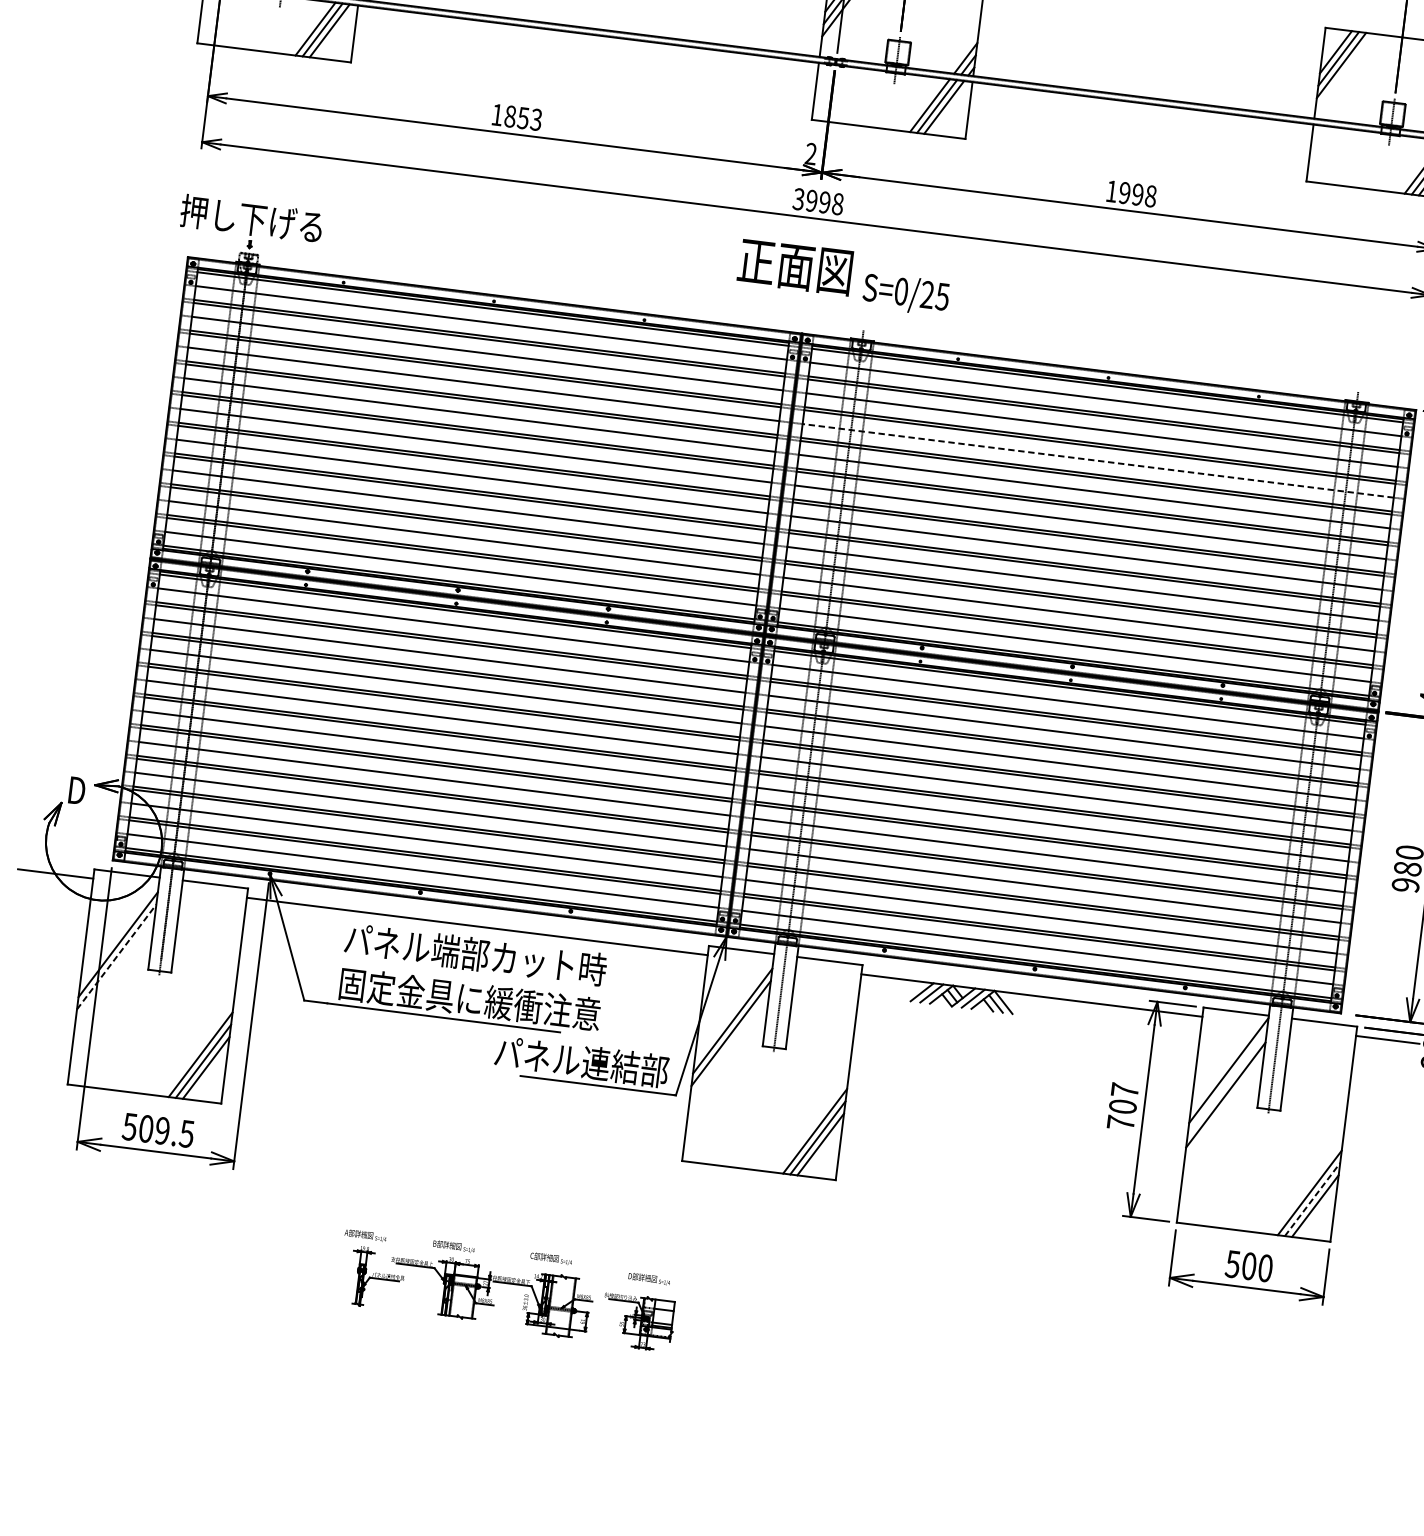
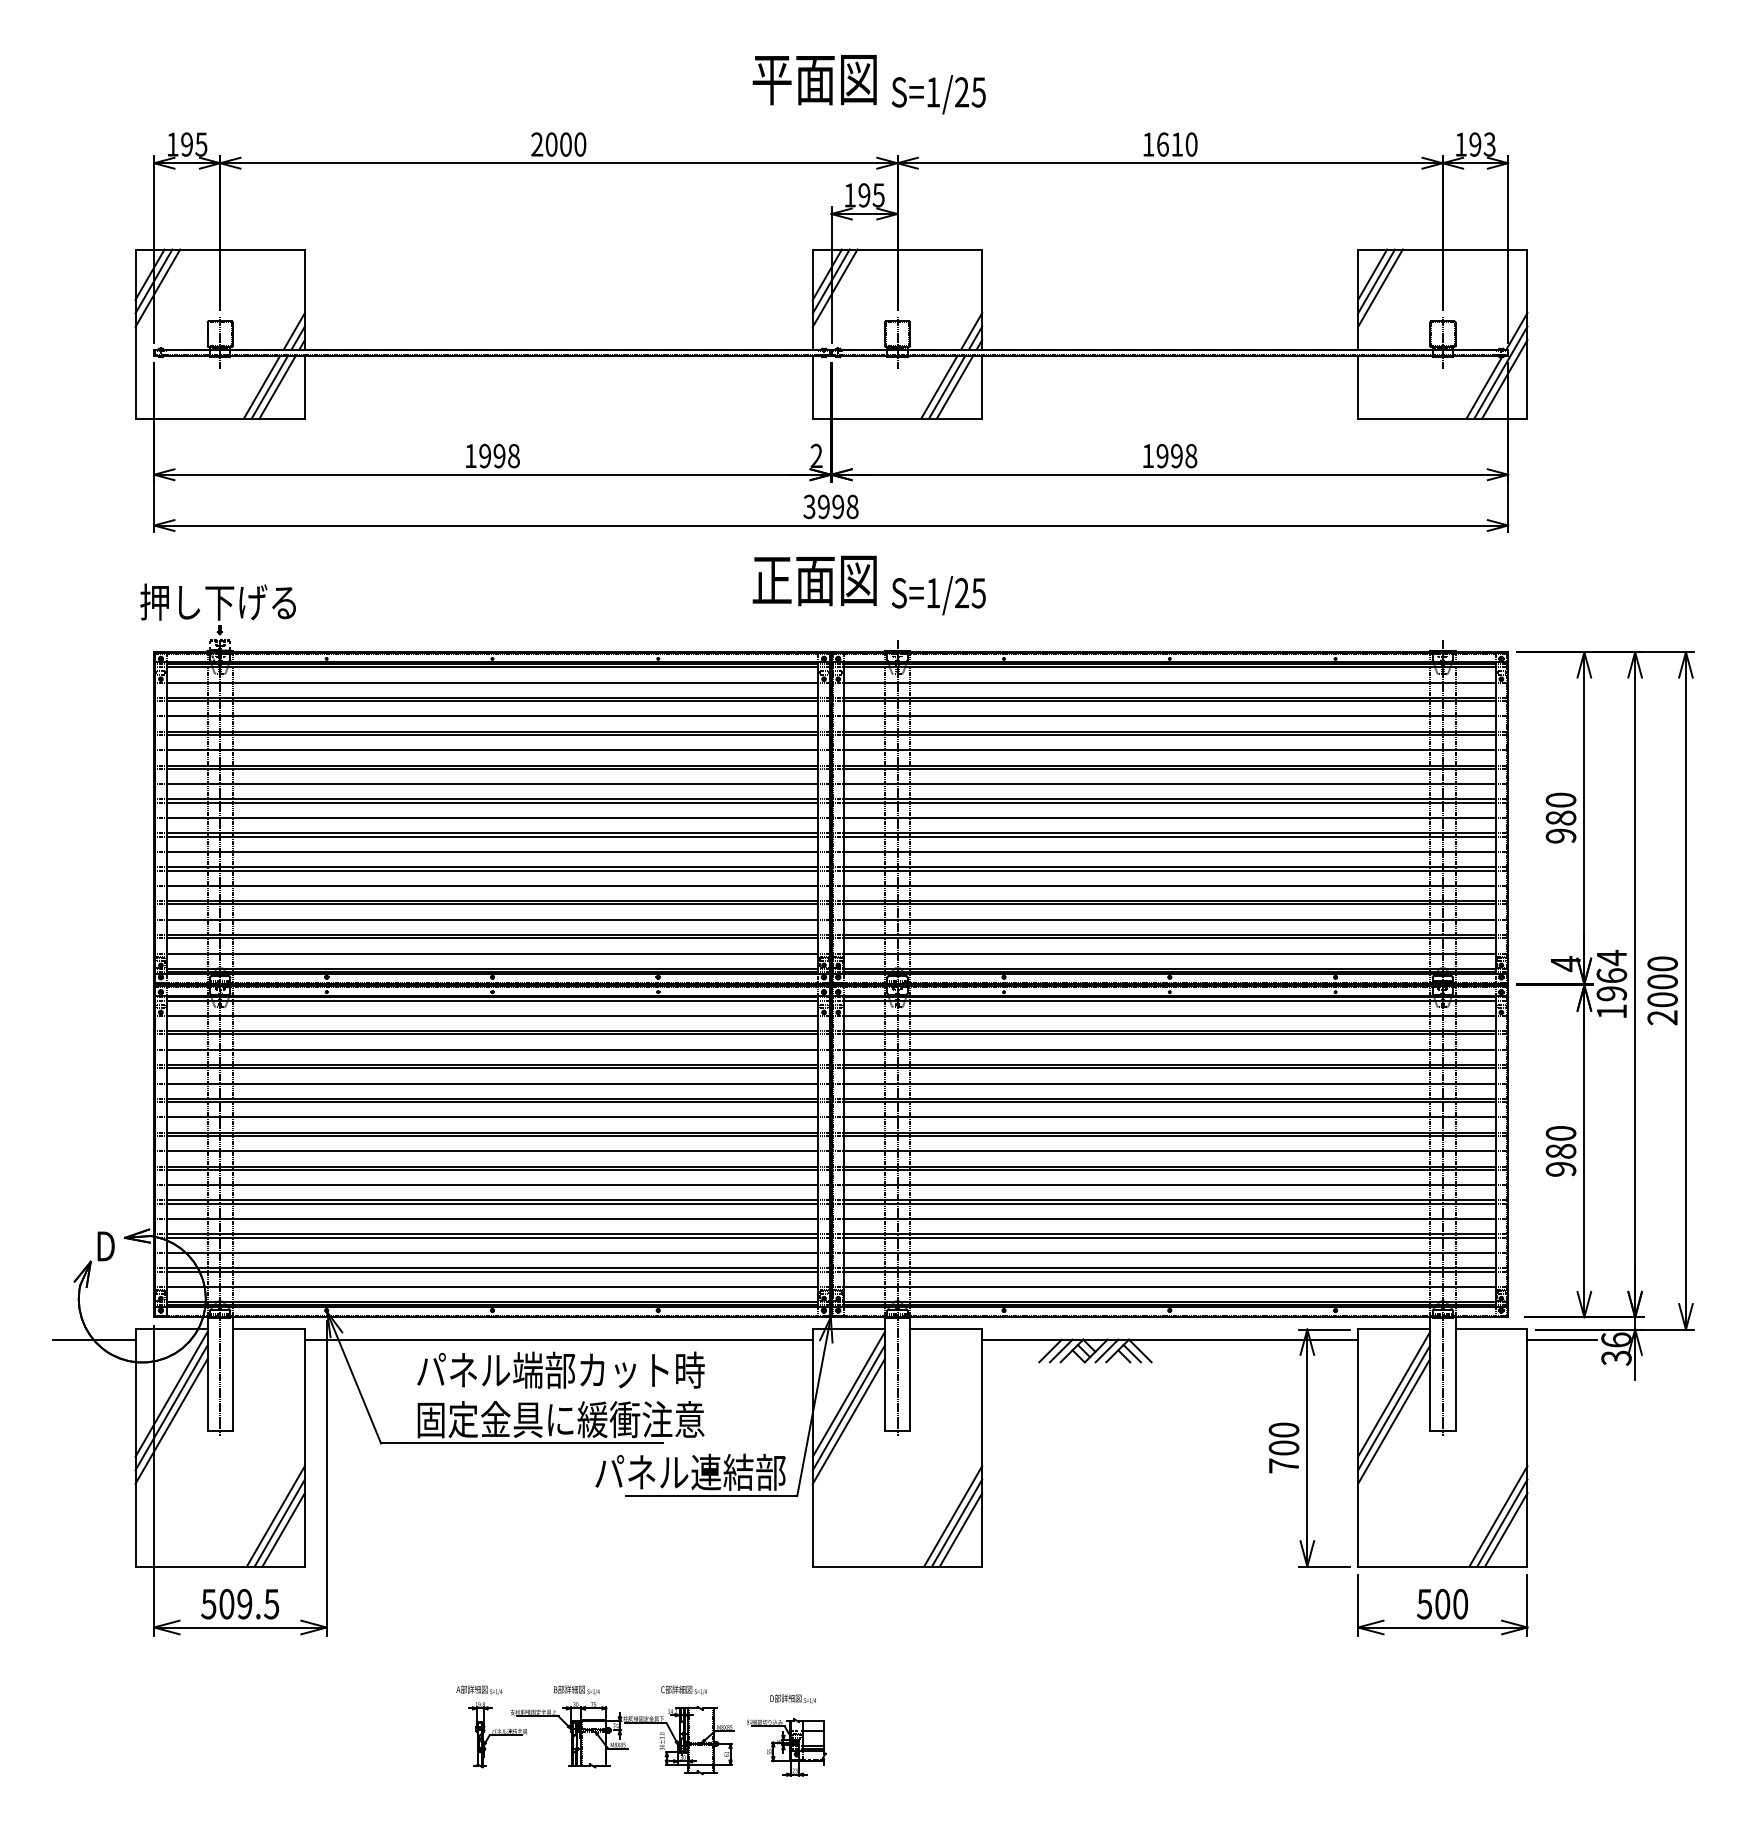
text: (523, 117) -> (499, 455), 1853 -> 1998
text: (901, 291) -> (933, 593), S=0/25 -> S=1/25
line: (1097, 461) -> (1169, 750), dashed -> solid
line: (119, 932) -> (171, 1394), added
line: (116, 956) -> (171, 1421), dashed -> solid
line: (733, 1008) -> (848, 1394), added
line: (1227, 1082) -> (1394, 1407), added
text: (1124, 1089) -> (1283, 1429), 707 -> 700
line: (1312, 1198) -> (1502, 1522), dashed -> solid

